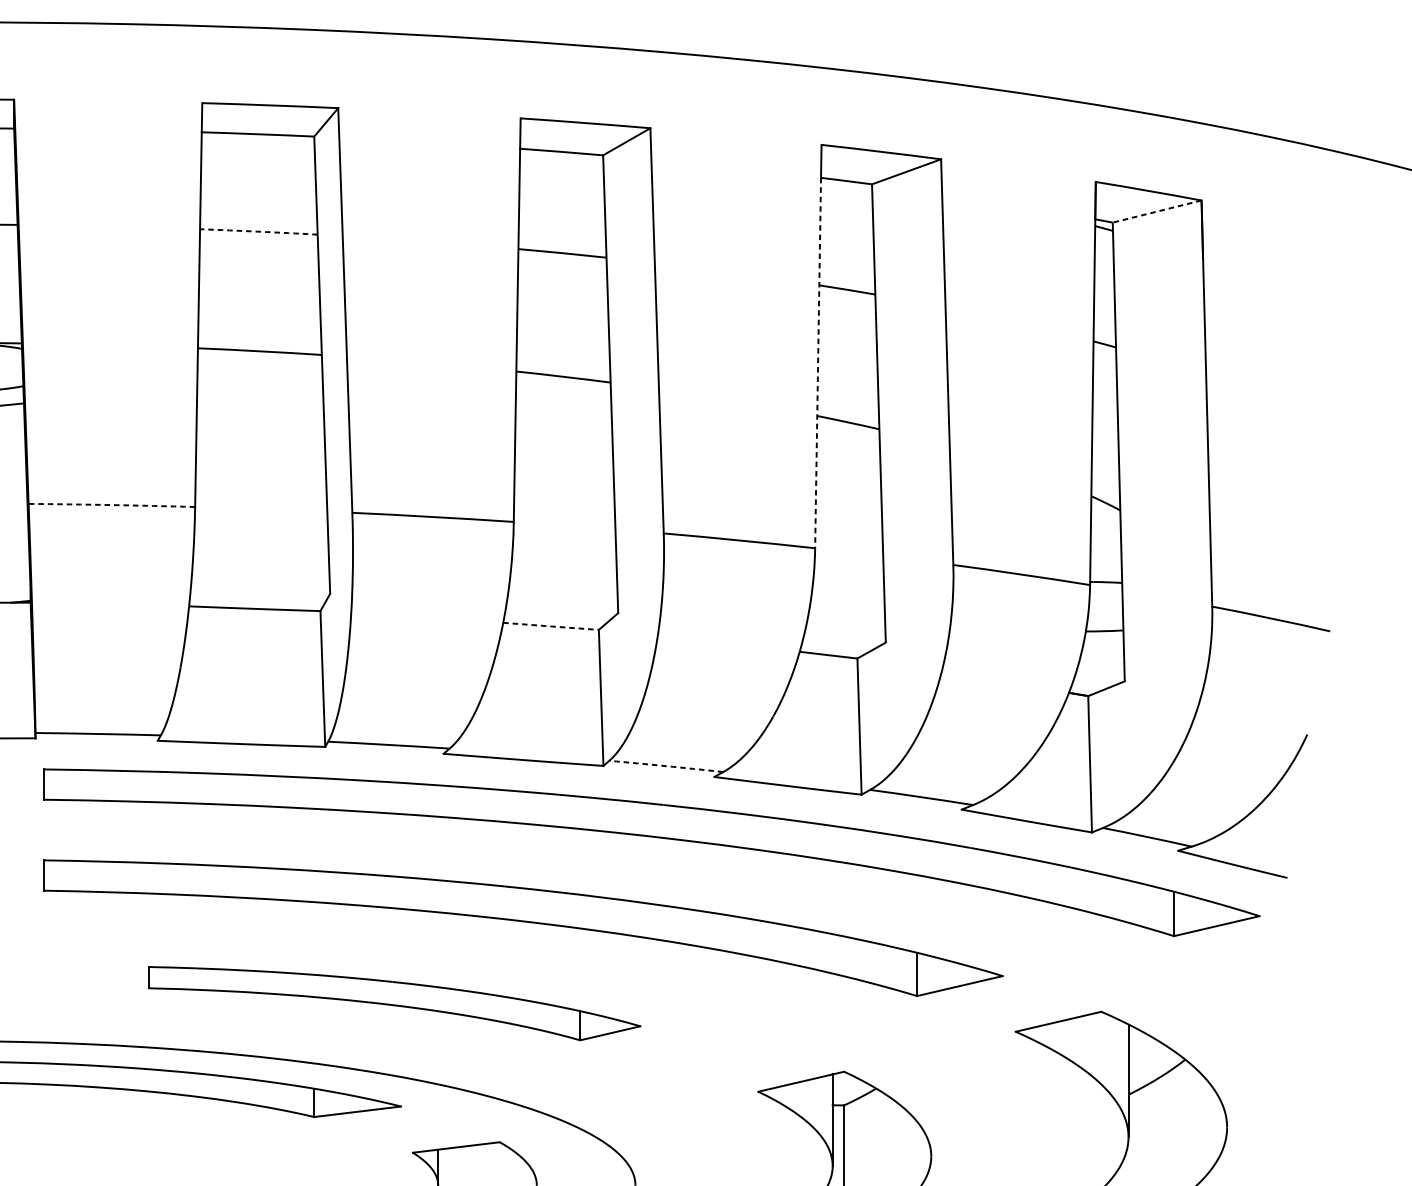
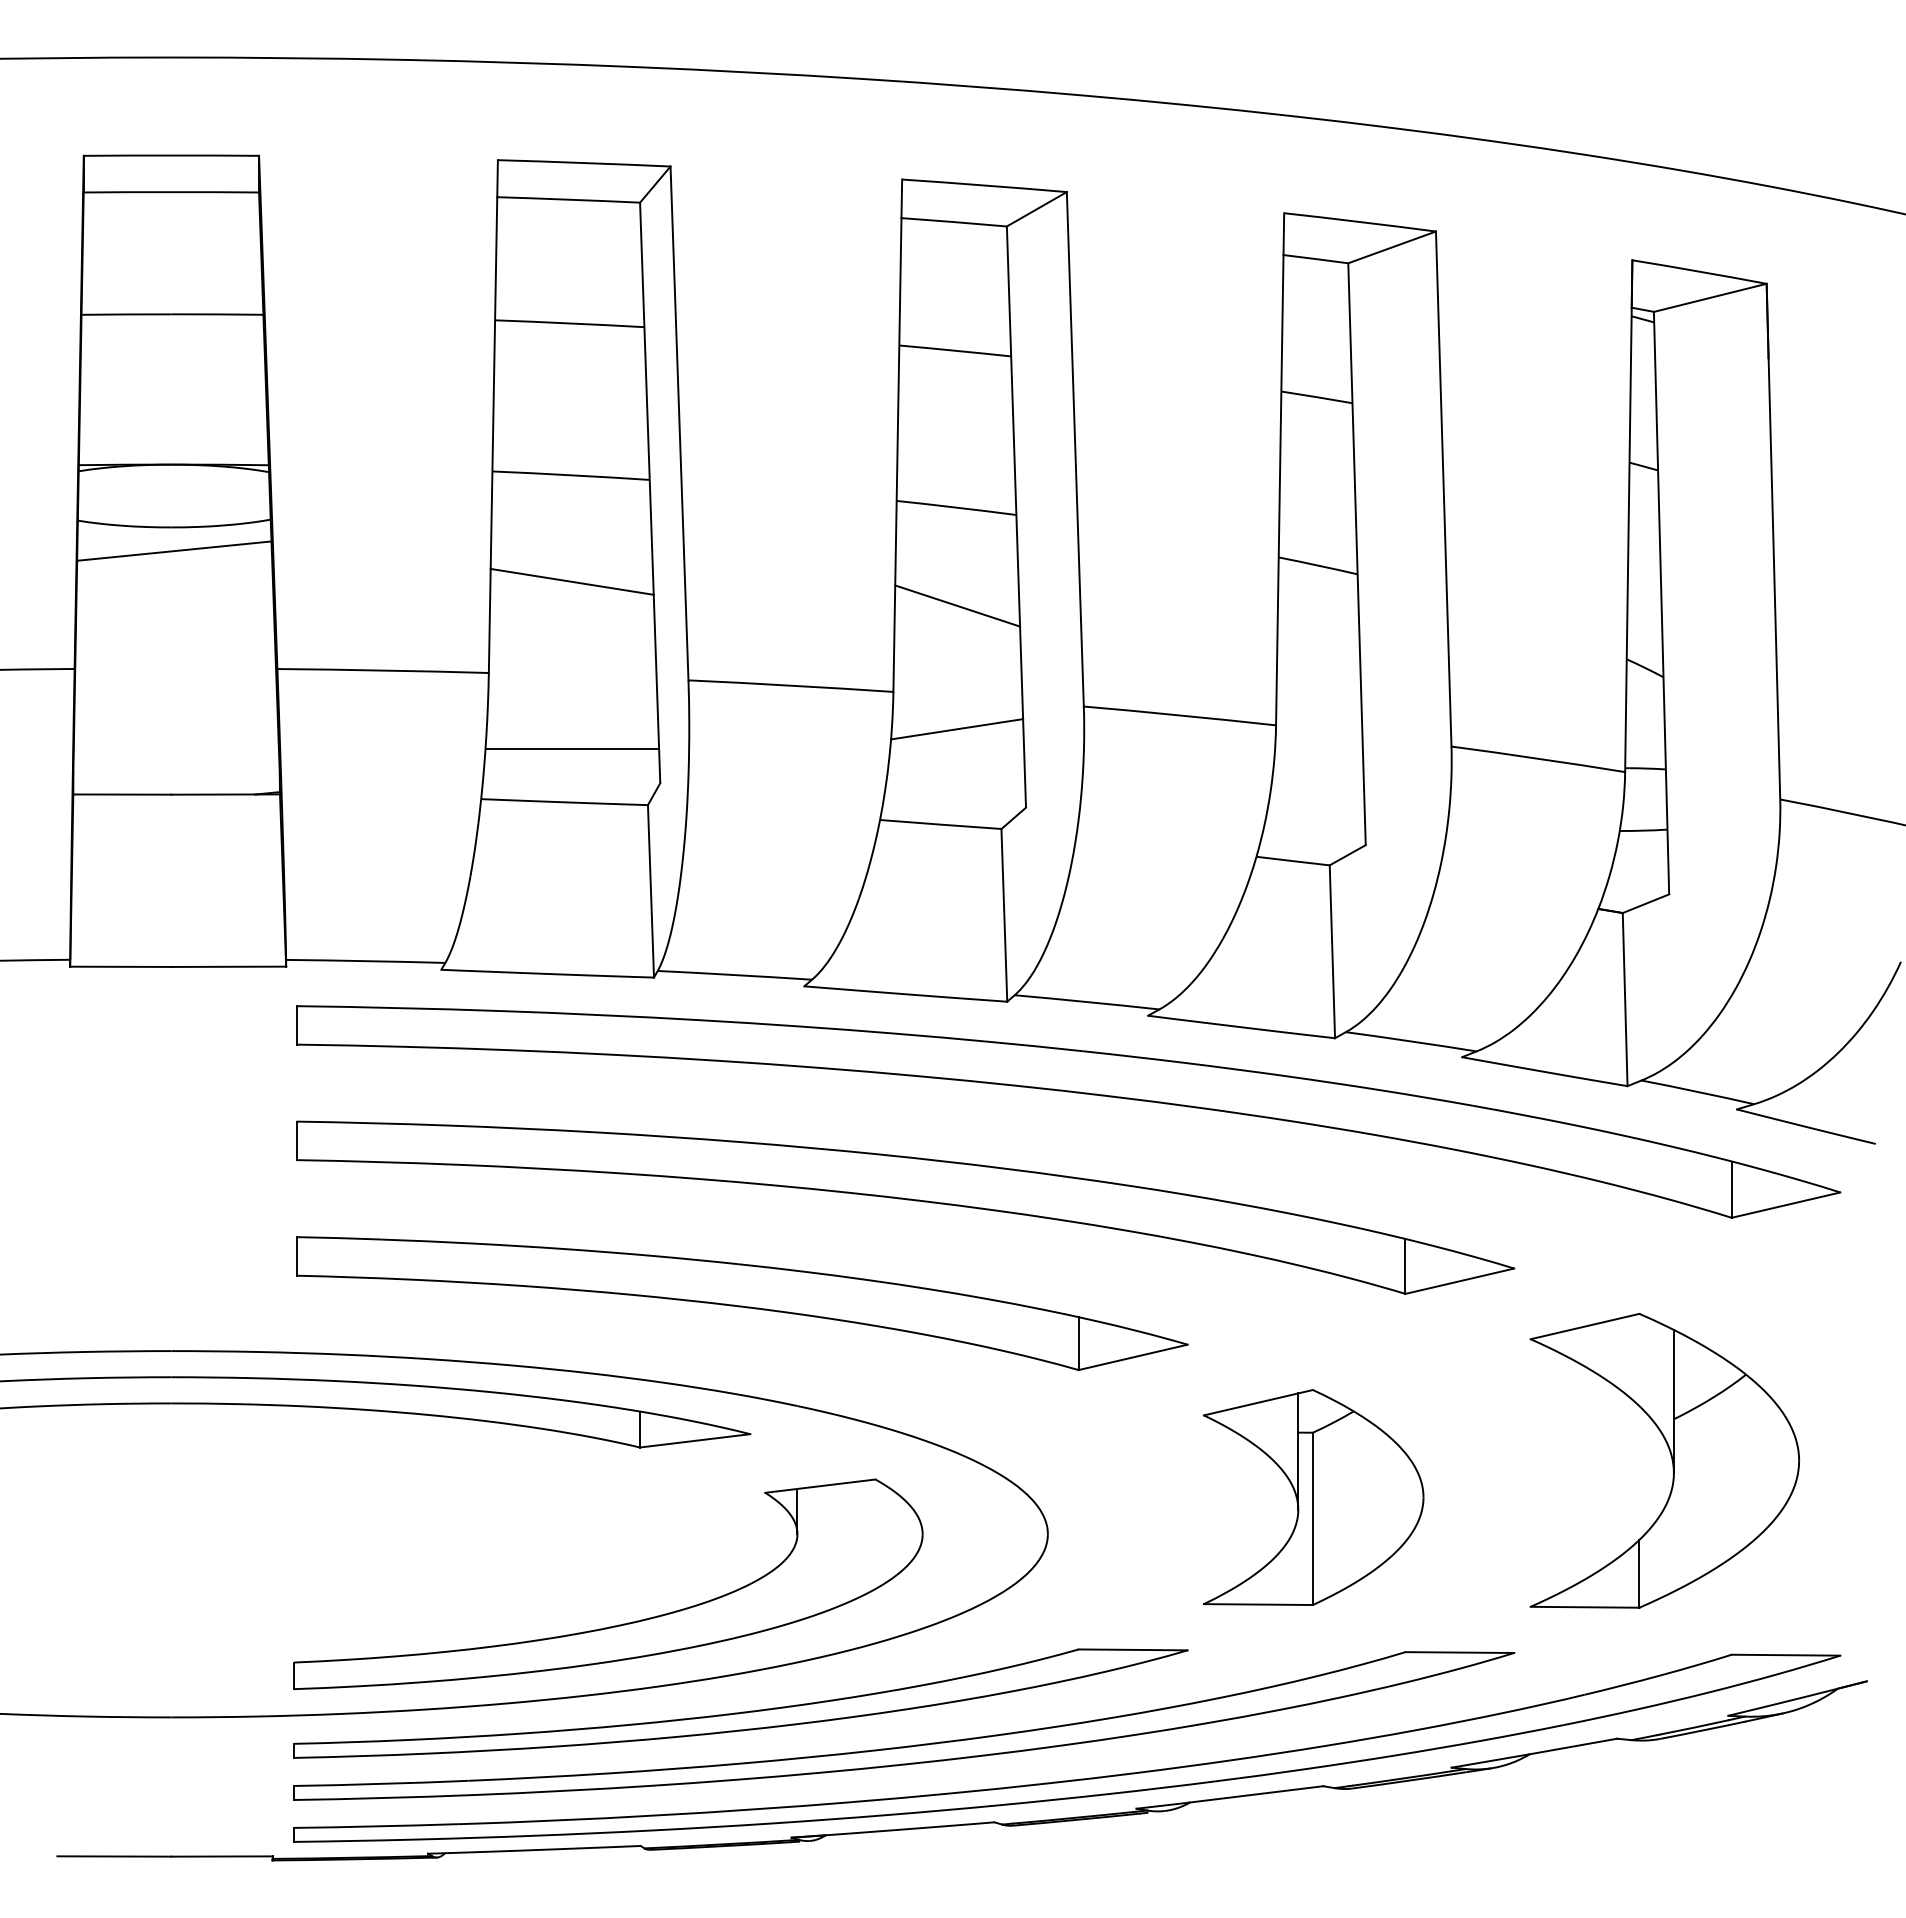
line: (1156, 211) -> (1709, 297), dashed -> solid
arc: (258, 231) -> (569, 323), dashed -> solid
line: (817, 363) -> (1279, 490), dashed -> solid
line: (260, 434) -> (571, 581), added
line: (564, 453) -> (957, 605), added
arc: (112, 505) -> (383, 670), dashed -> solid
line: (564, 551) -> (957, 729), added
line: (261, 566) -> (572, 748), added
arc: (550, 626) -> (940, 824), dashed -> solid
arc: (666, 766) -> (1087, 1002), dashed -> solid
part: (394, 1003) -> (742, 1303), size x1.43

